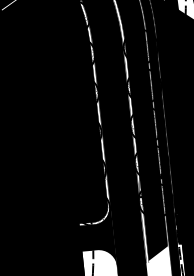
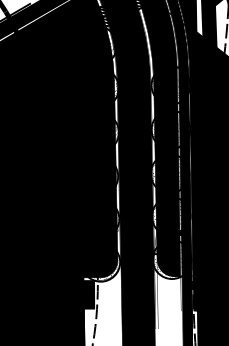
fill: (156, 231) -> (169, 294), removed
fill: (101, 236) -> (107, 294), removed

